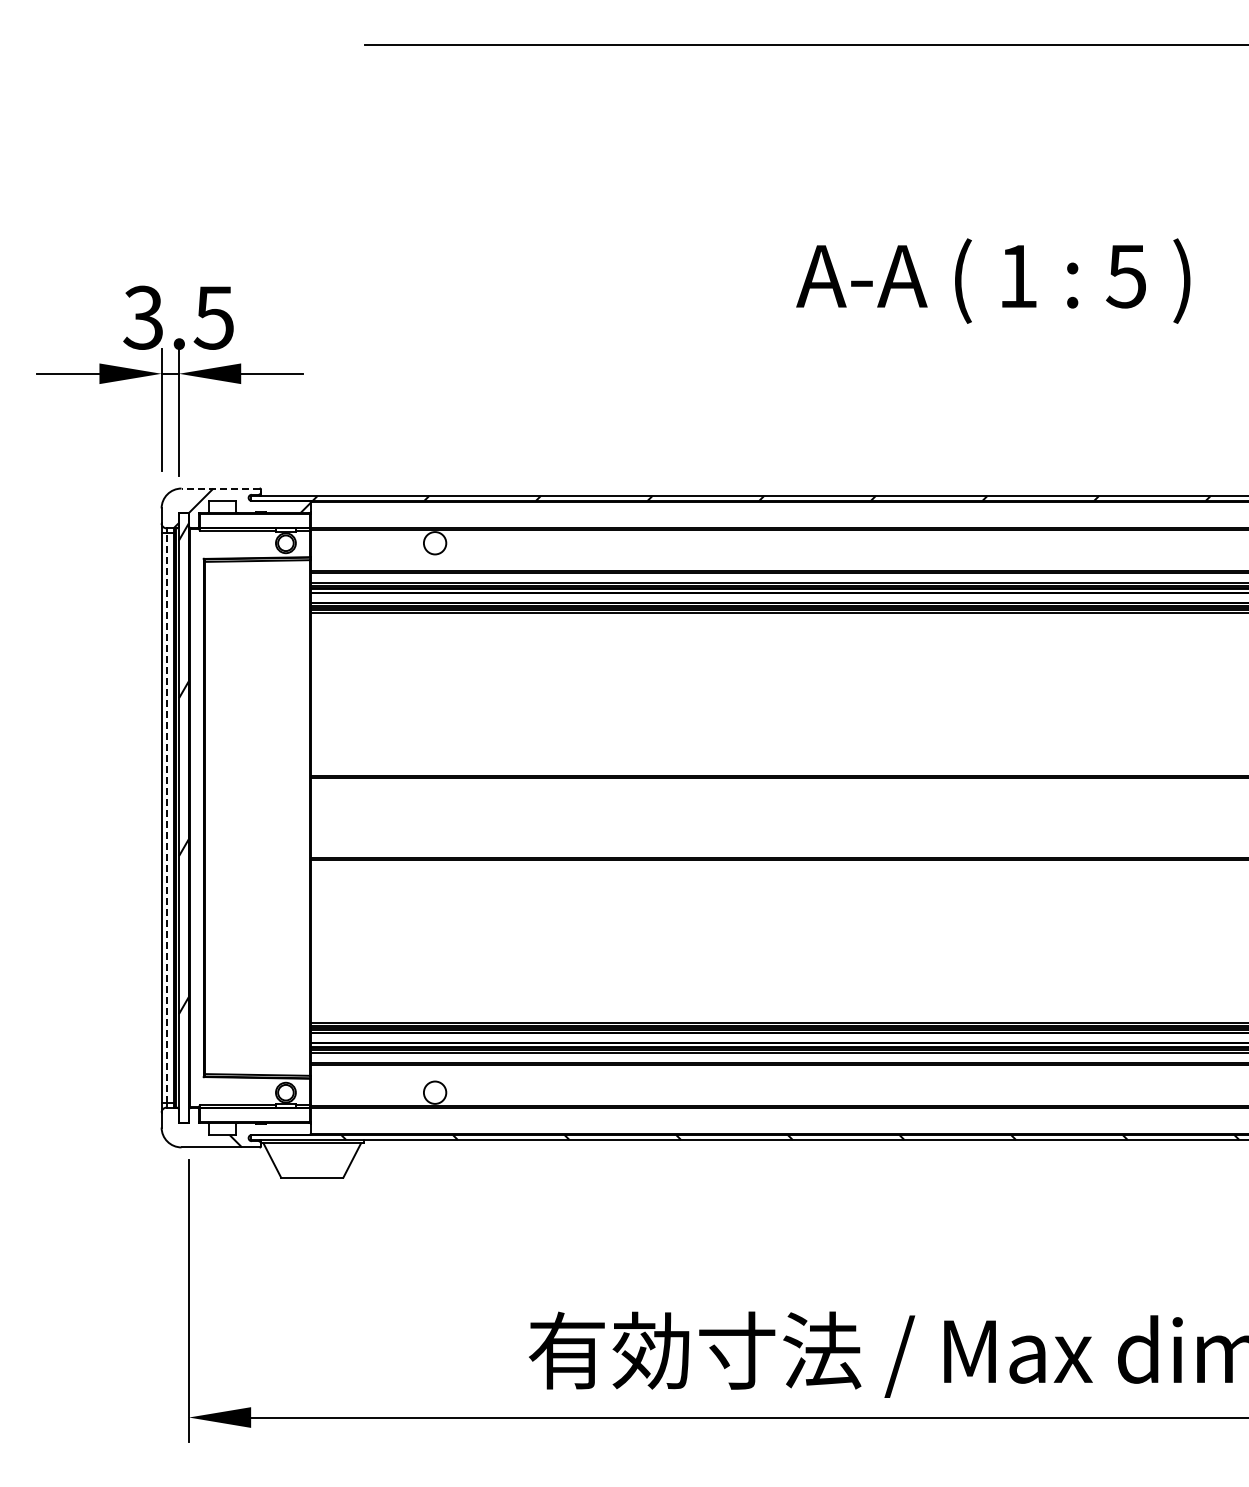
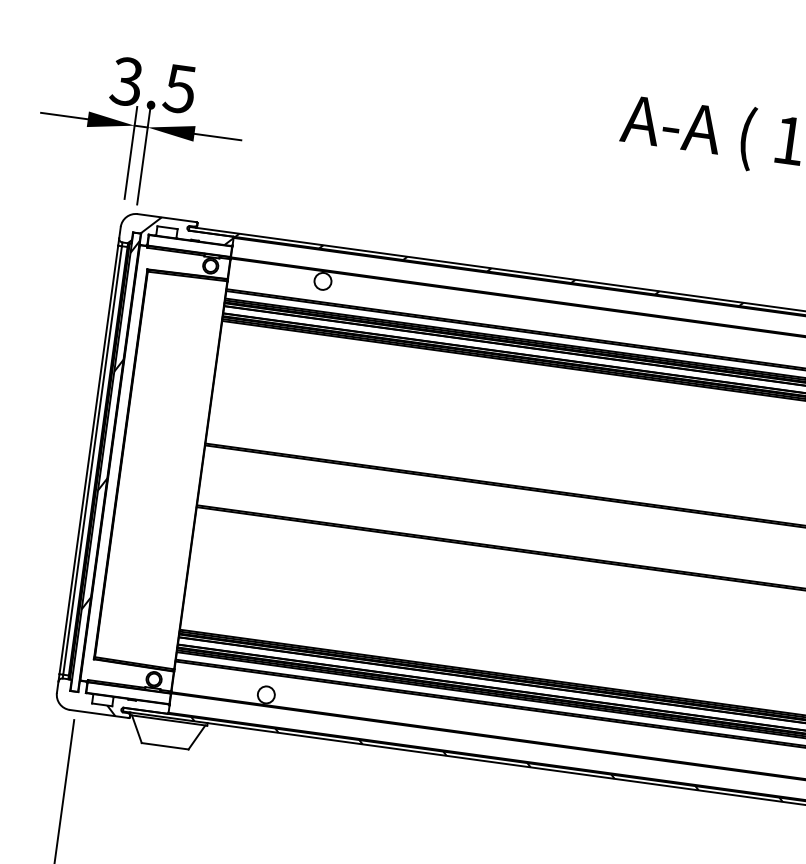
line: (220, 488) -> (167, 218), dashed -> solid
line: (166, 818) -> (92, 460), dashed -> solid

